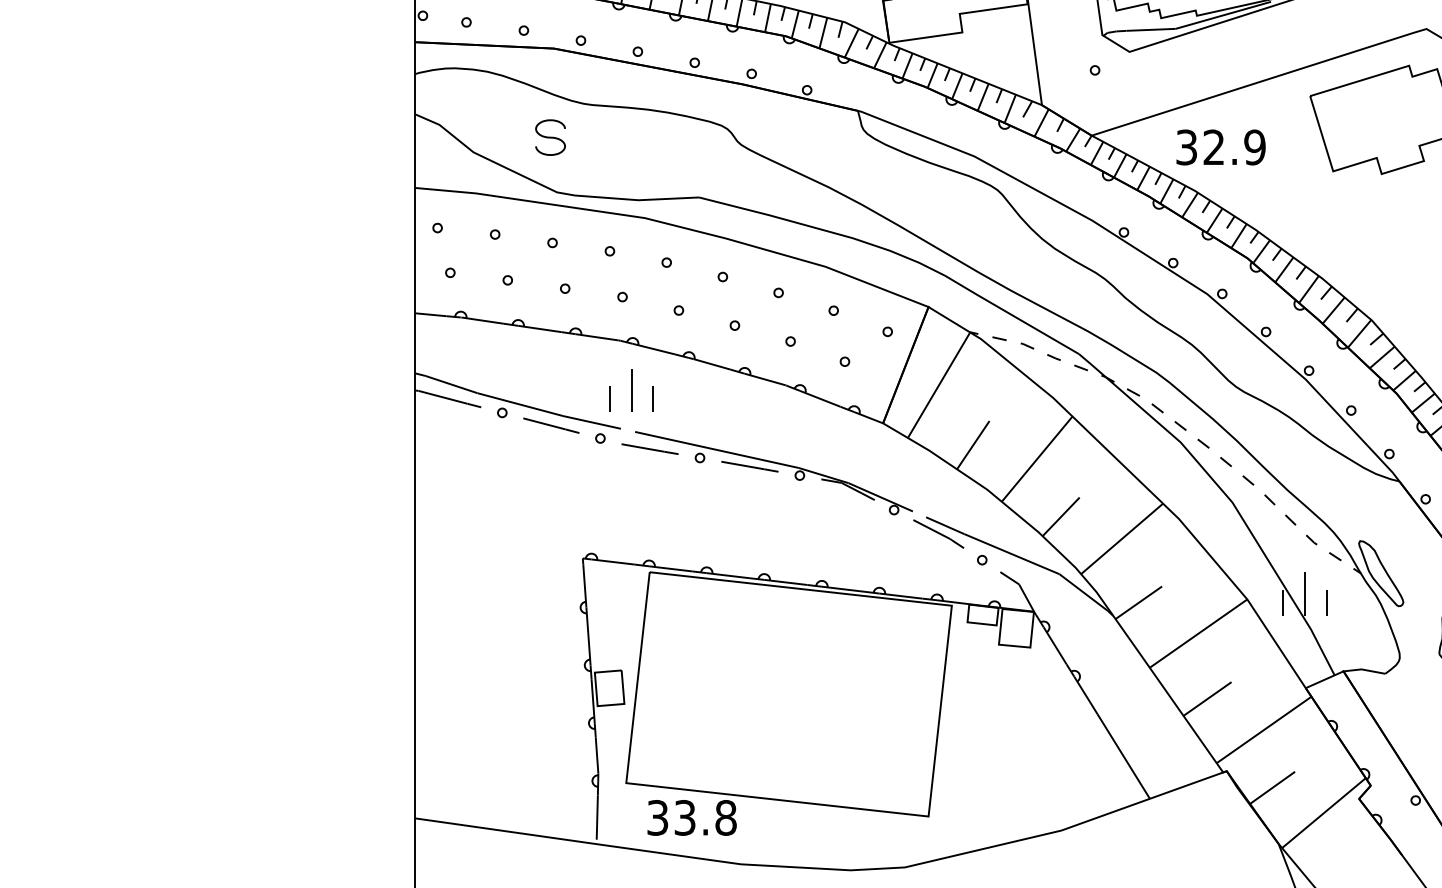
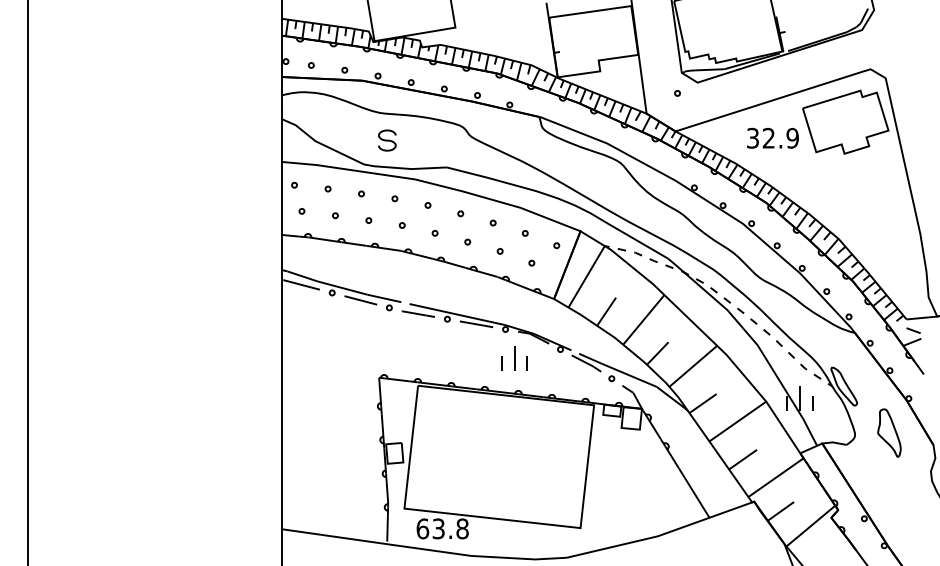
part: (550, 137) -> (387, 140), moved
text: (1220, 146) -> (772, 137), moved
part: (631, 389) -> (514, 358), moved
text: (657, 817) -> (422, 528), 33.8 -> 63.8

